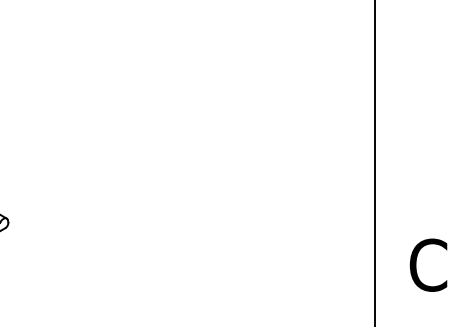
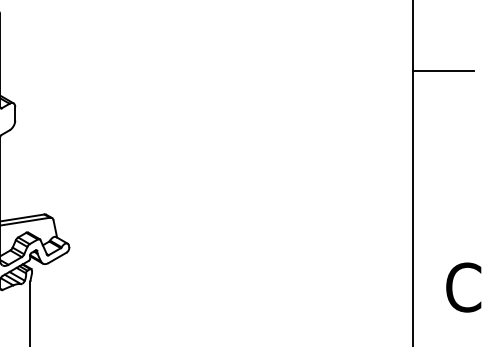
line: (406, 35) -> (443, 71), added

